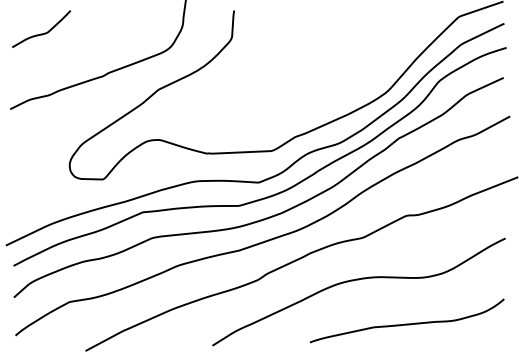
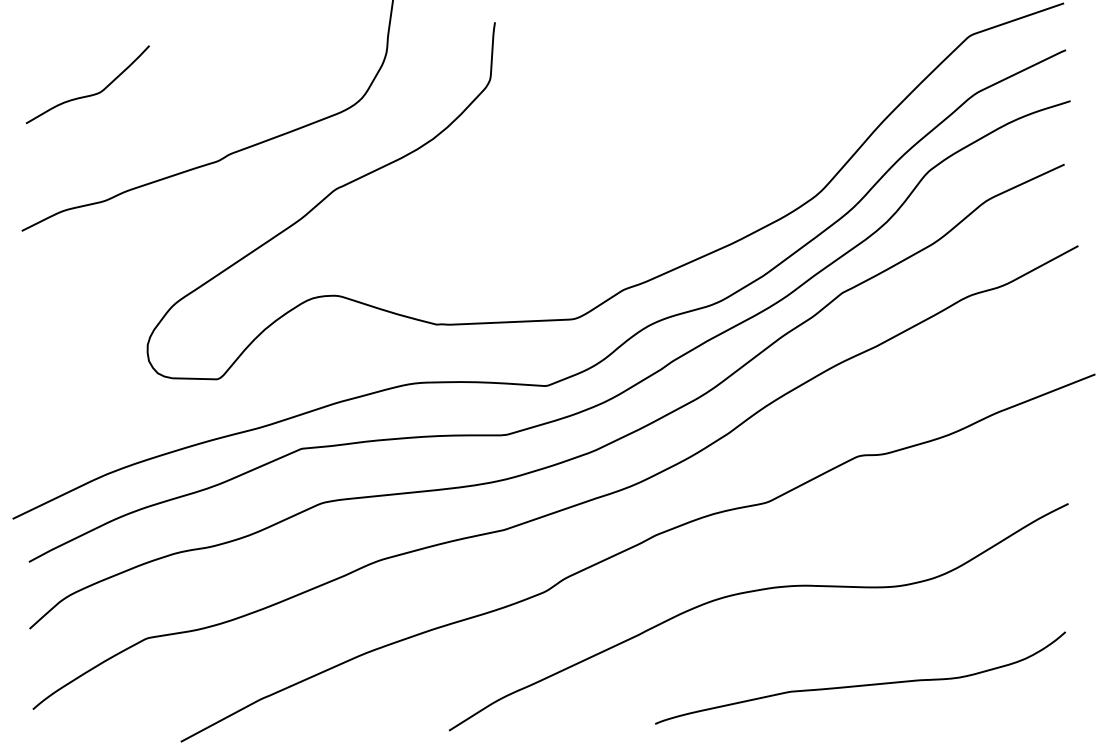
curve: (44, 32) -> (94, 91), moved

